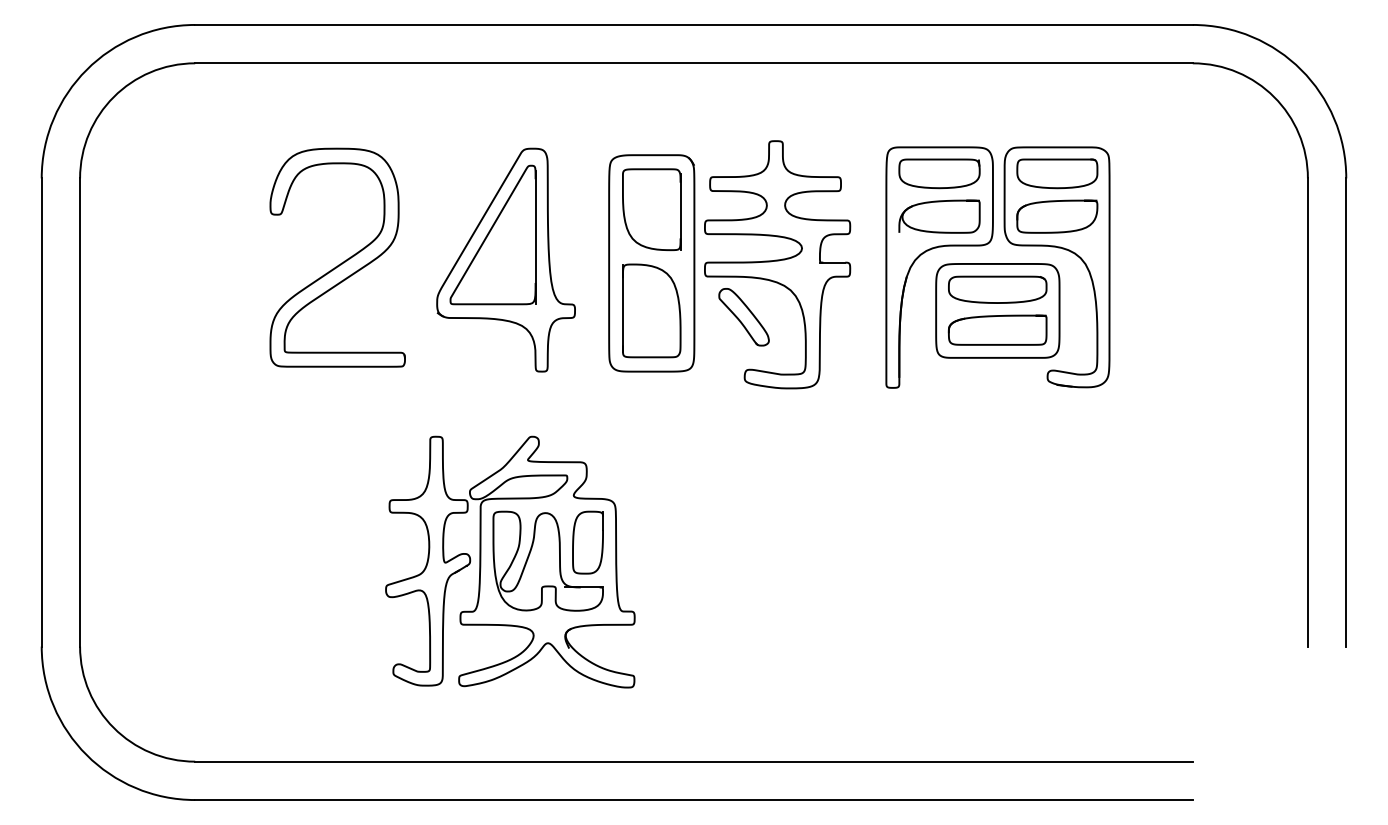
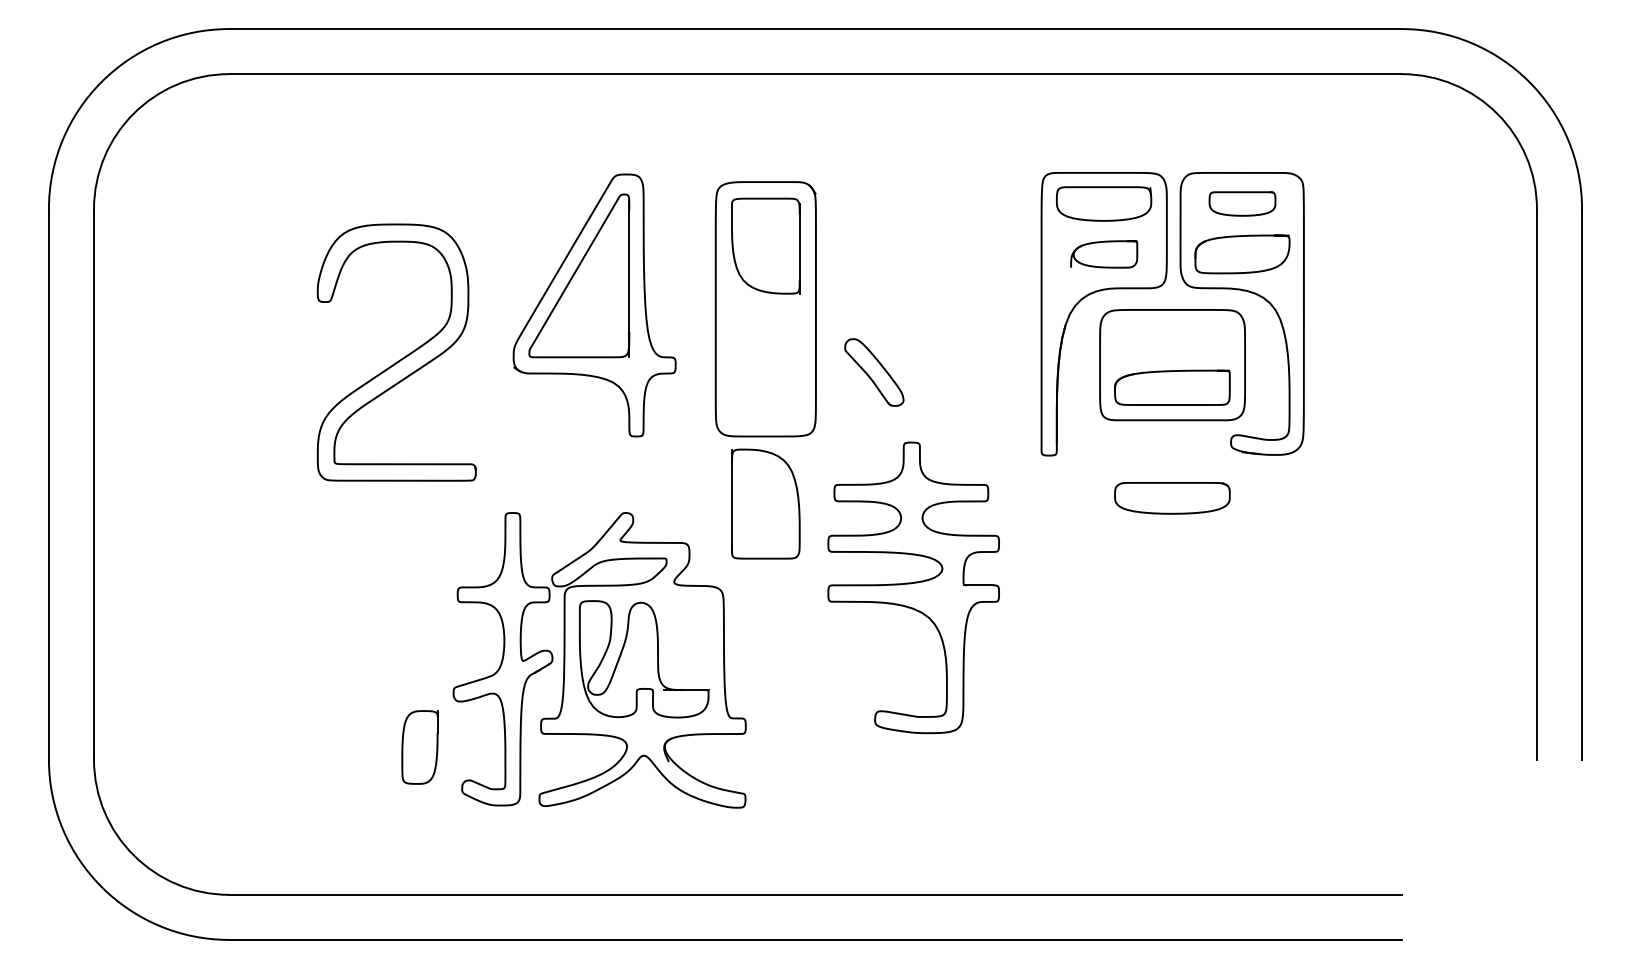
part: (1057, 173) -> (1242, 203), size x0.7
part: (939, 216) -> (1104, 254), size x0.7
part: (340, 263) -> (399, 359), moved
part: (777, 264) -> (913, 587), moved
part: (997, 289) -> (1172, 498), moved
part: (651, 310) -> (765, 503), moved
part: (587, 542) -> (419, 747), moved

